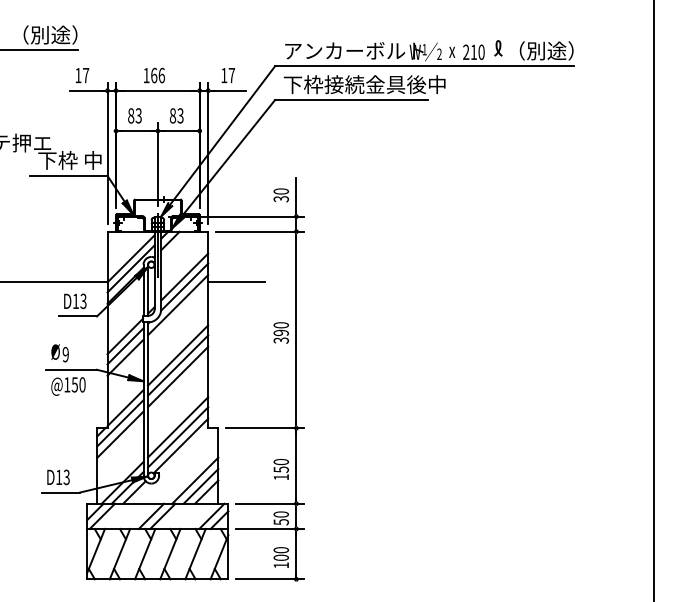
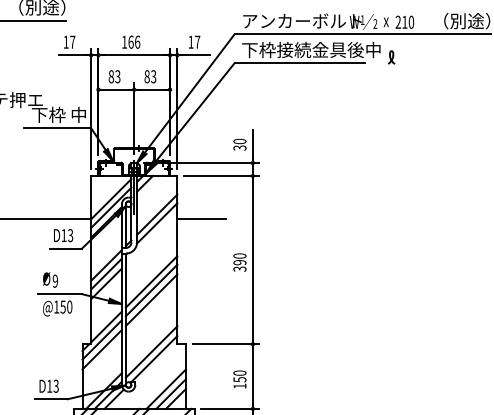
part: (498, 48) -> (391, 57), moved
line: (178, 305) -> (151, 239), removed
line: (178, 427) -> (151, 343), removed

